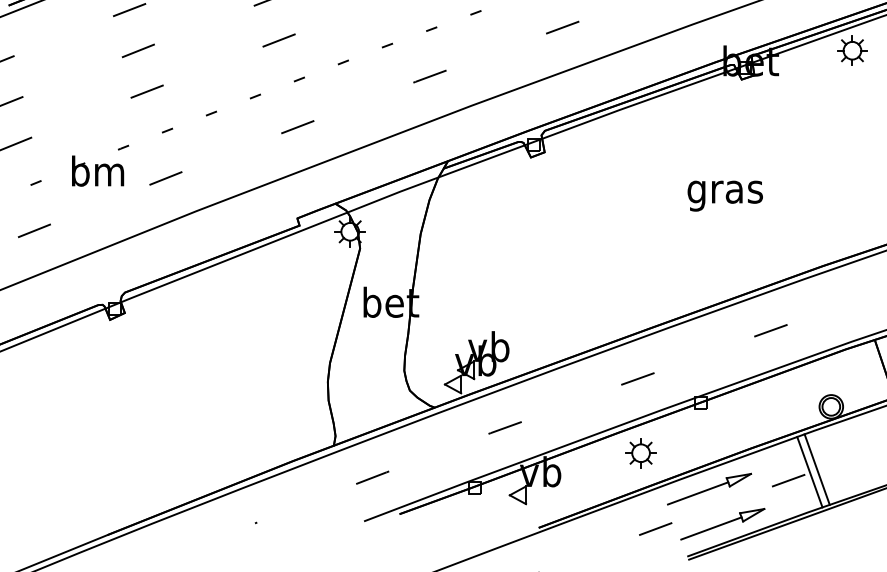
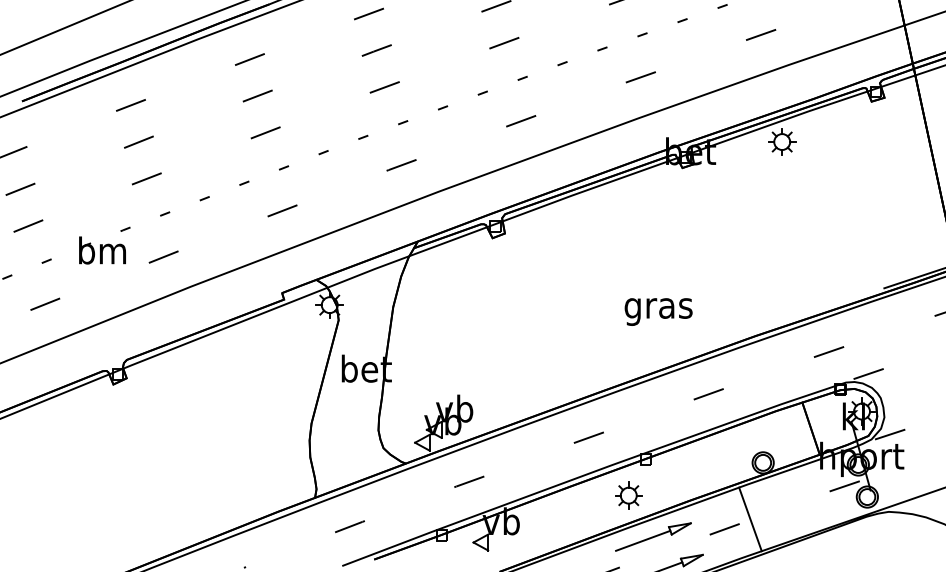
text: (725, 195) -> (658, 311), moved
part: (640, 453) -> (628, 495), moved
line: (809, 471) -> (743, 521), removed

